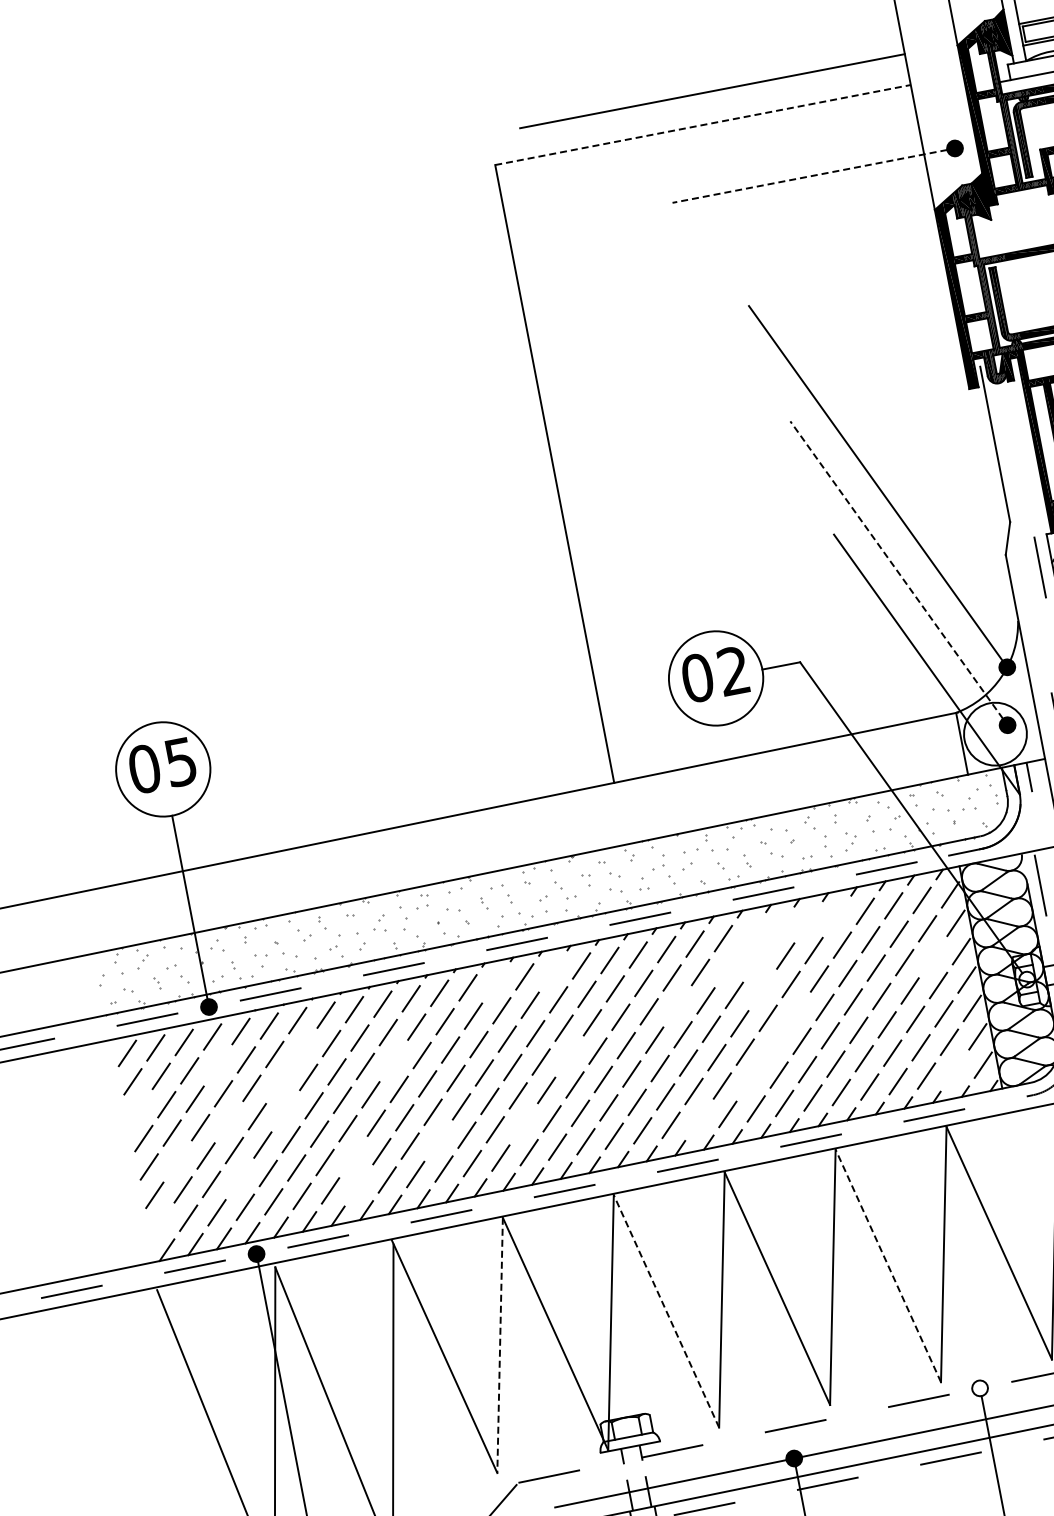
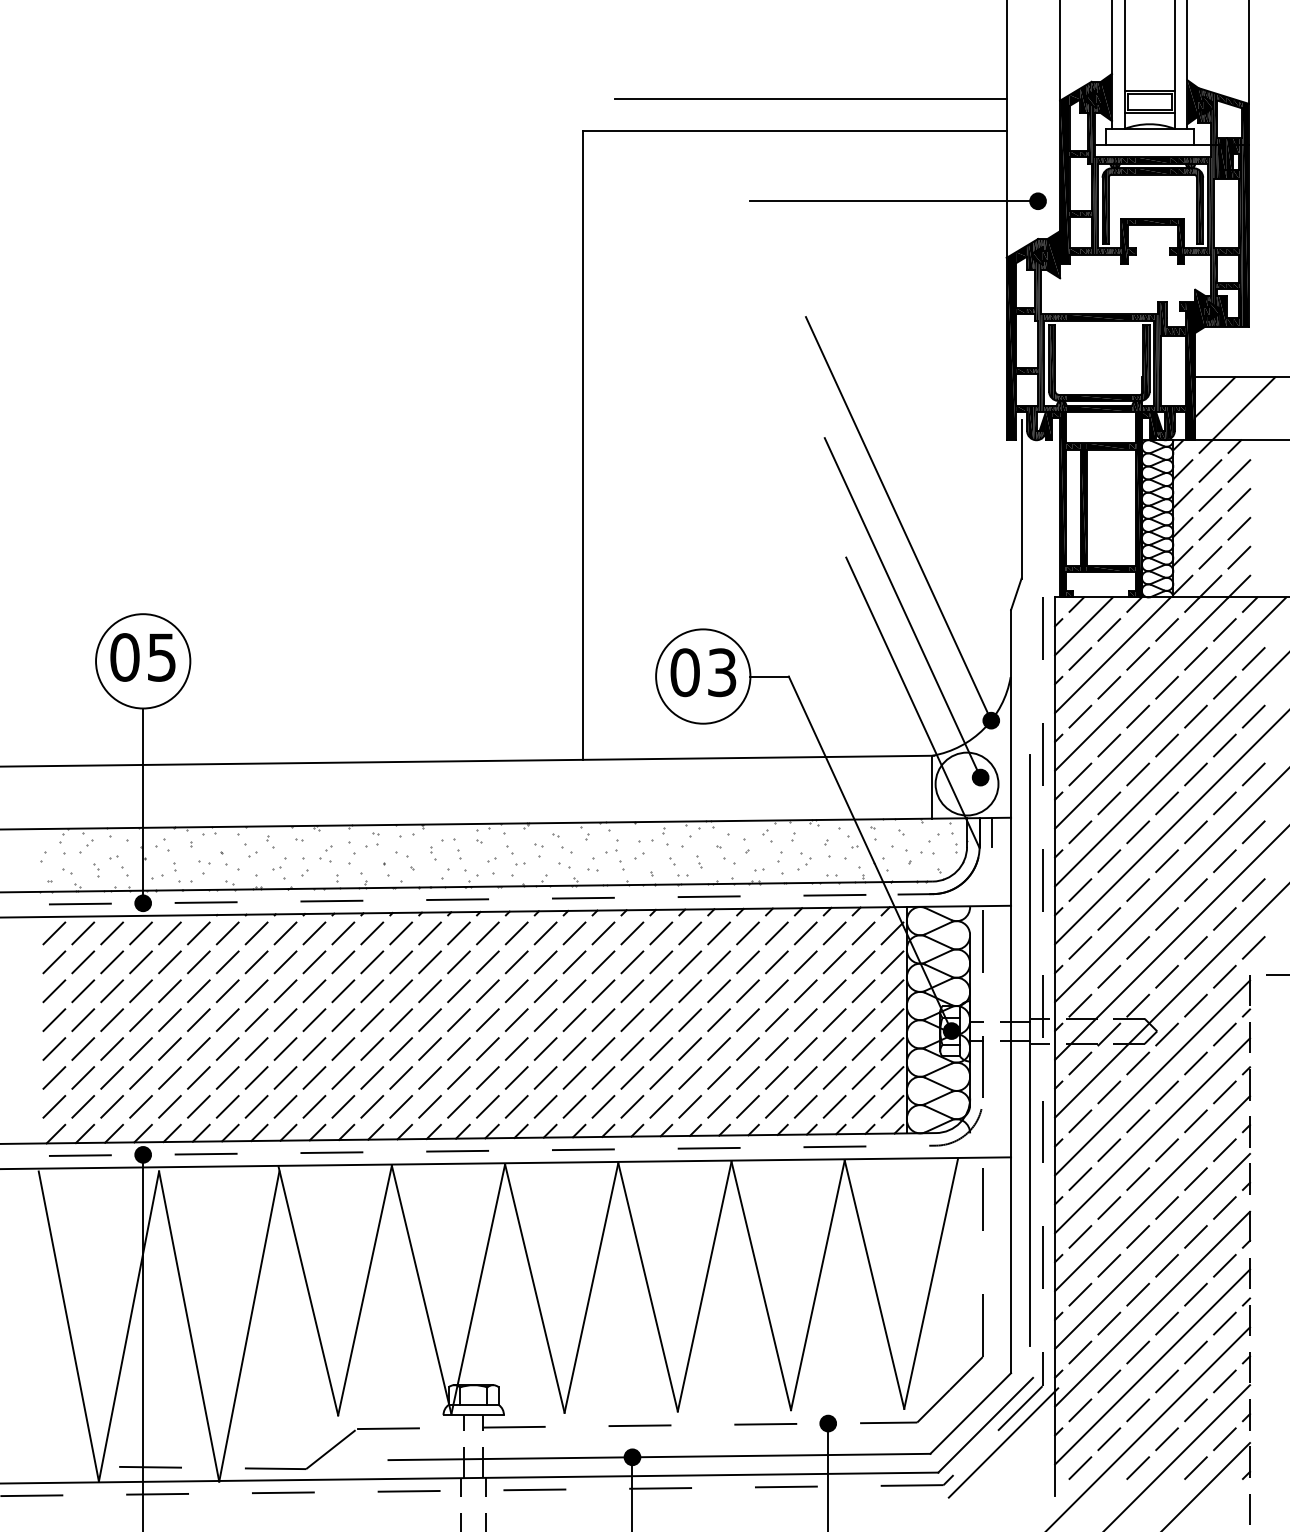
line: (703, 124) -> (795, 130), dashed -> solid
line: (810, 176) -> (890, 201), dashed -> solid
line: (897, 570) -> (901, 604), dashed -> solid
text: (734, 670) -> (722, 672), 02 -> 03
line: (836, 916) -> (776, 933), added
line: (808, 922) -> (747, 933), added
line: (779, 927) -> (718, 933), added
line: (752, 933) -> (690, 933), added
line: (933, 957) -> (863, 991), added
line: (757, 961) -> (690, 962), added
line: (729, 967) -> (661, 962), added
line: (552, 971) -> (487, 933), added
fill: (1026, 979) -> (951, 1030), added
line: (495, 982) -> (429, 933), added
line: (763, 990) -> (690, 991), added
line: (677, 1006) -> (603, 991), added
line: (795, 1012) -> (718, 1019), added
line: (773, 1046) -> (690, 1048), added
line: (302, 1049) -> (227, 962), added
line: (569, 1056) -> (487, 1019), added
line: (393, 1061) -> (314, 991), added
line: (217, 1065) -> (140, 962), added
line: (954, 1070) -> (863, 1106), added
line: (750, 1080) -> (661, 1077), added
line: (280, 1083) -> (198, 991), added
line: (138, 1110) -> (54, 991), added
line: (285, 1110) -> (198, 1019), added
line: (699, 1119) -> (603, 1106), added
line: (228, 1121) -> (140, 1019), added
line: (523, 1123) -> (429, 1077), added
line: (438, 1140) -> (343, 1077), added
line: (353, 1156) -> (256, 1077), added
line: (177, 1160) -> (83, 1048), added
line: (239, 1178) -> (140, 1077), added
line: (358, 1185) -> (256, 1106), added
line: (160, 1223) -> (54, 1106), added
line: (888, 1266) -> (761, 1286), dashed -> solid
line: (666, 1311) -> (534, 1288), dashed -> solid
line: (500, 1345) -> (365, 1290), dashed -> solid
fill: (980, 1388) -> (828, 1423), added

